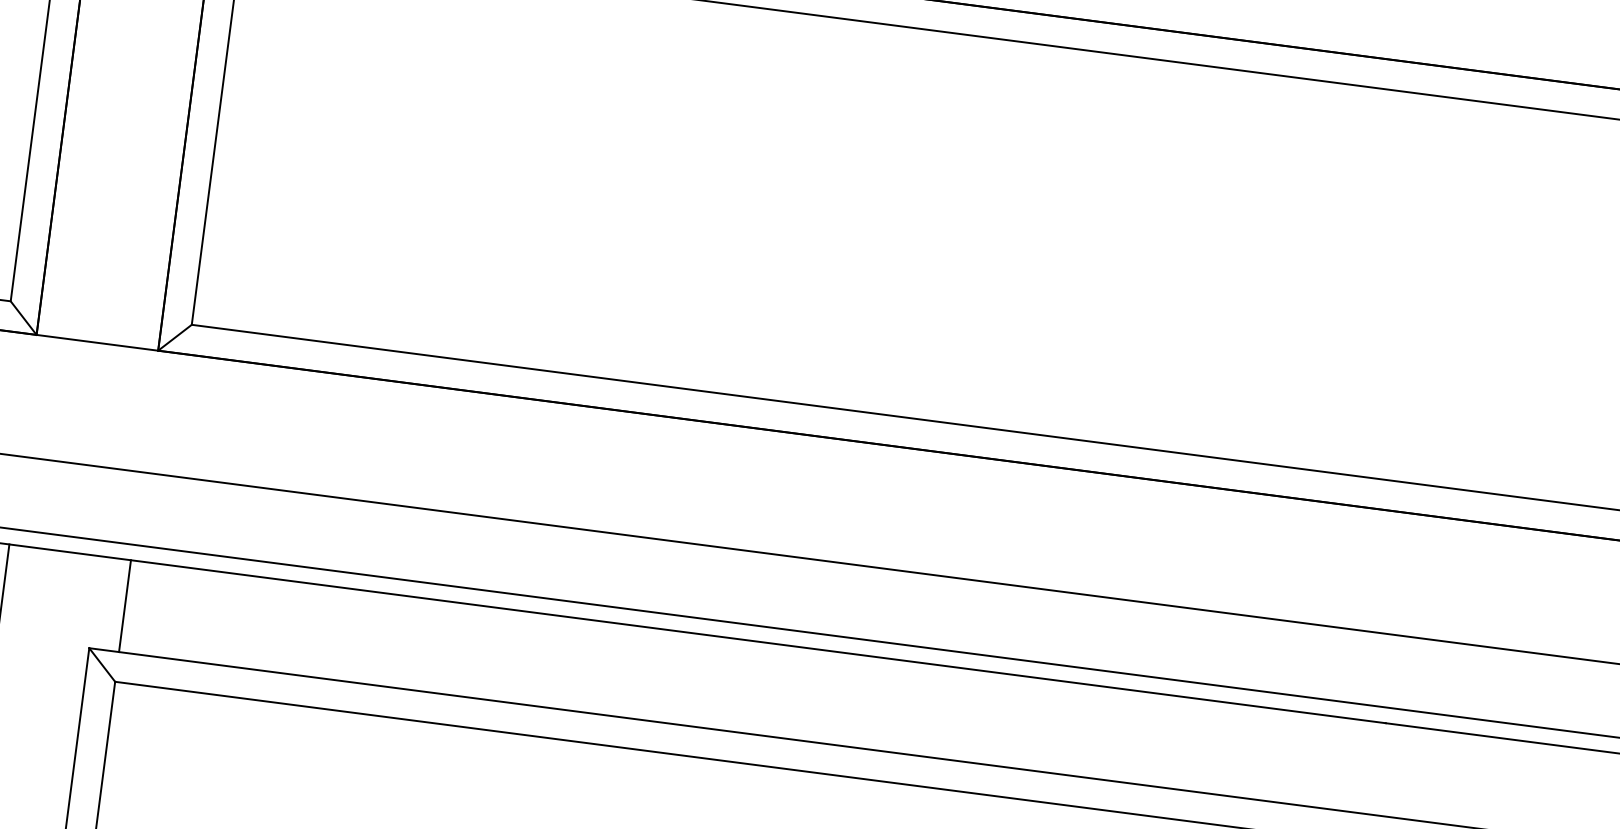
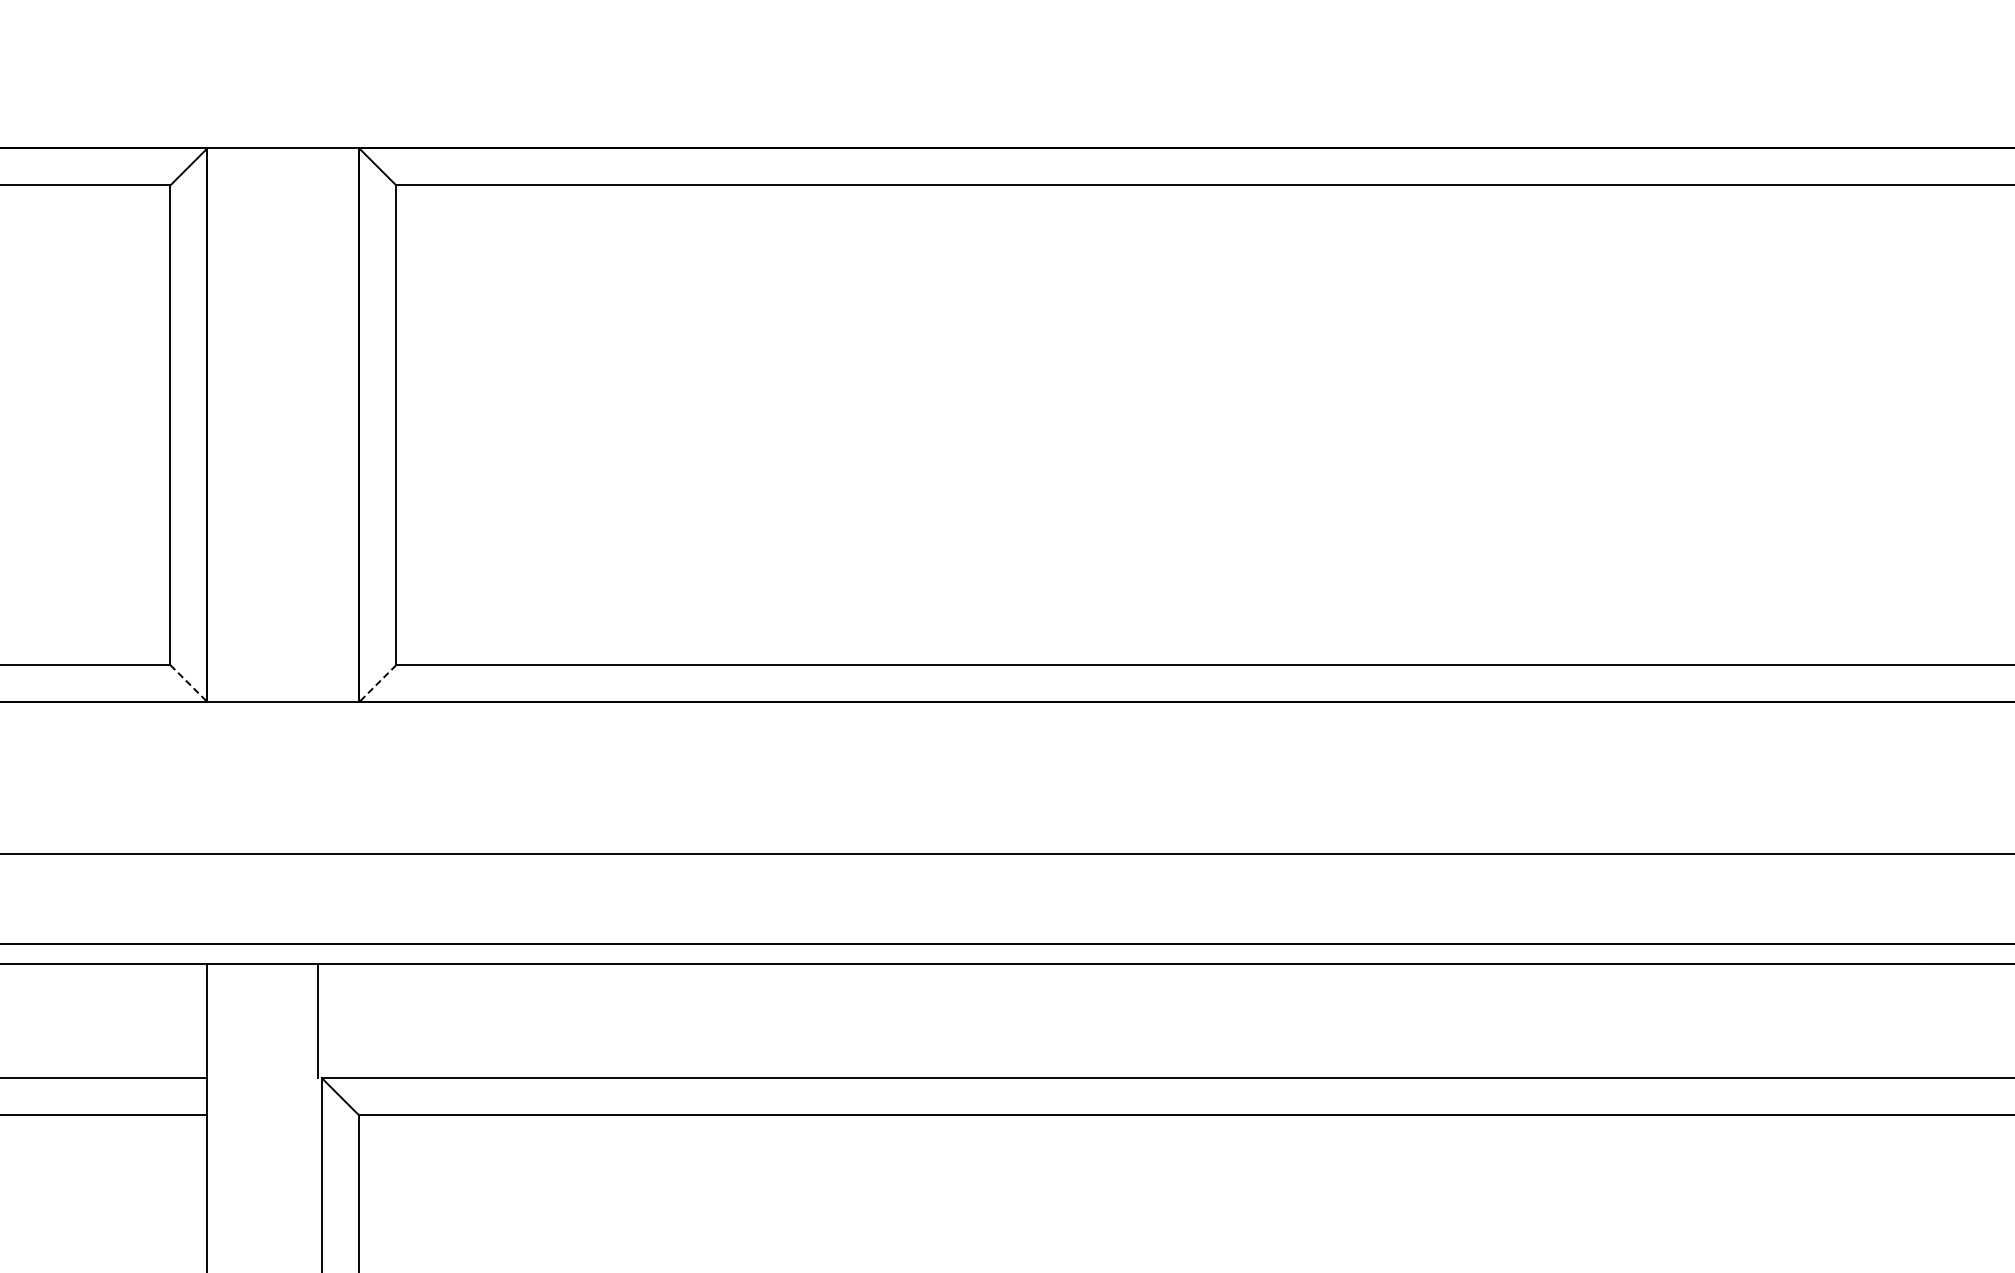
line: (24, 318) -> (189, 683), solid -> dashed
line: (174, 337) -> (377, 683), solid -> dashed
line: (125, 605) -> (318, 1020), moved

